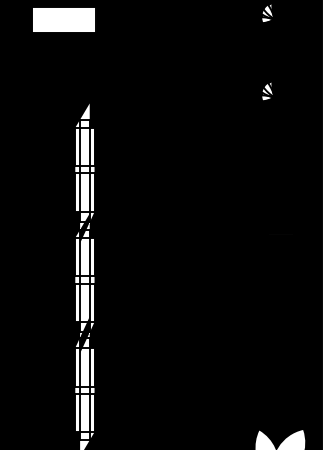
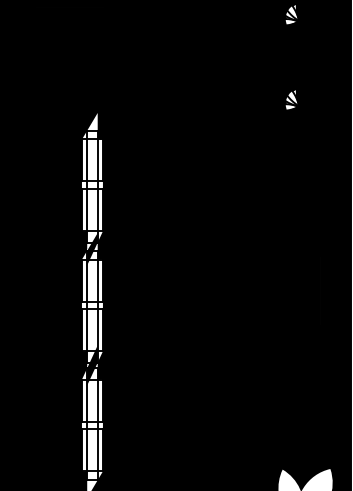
fill: (63, 19) -> (69, 21), added

